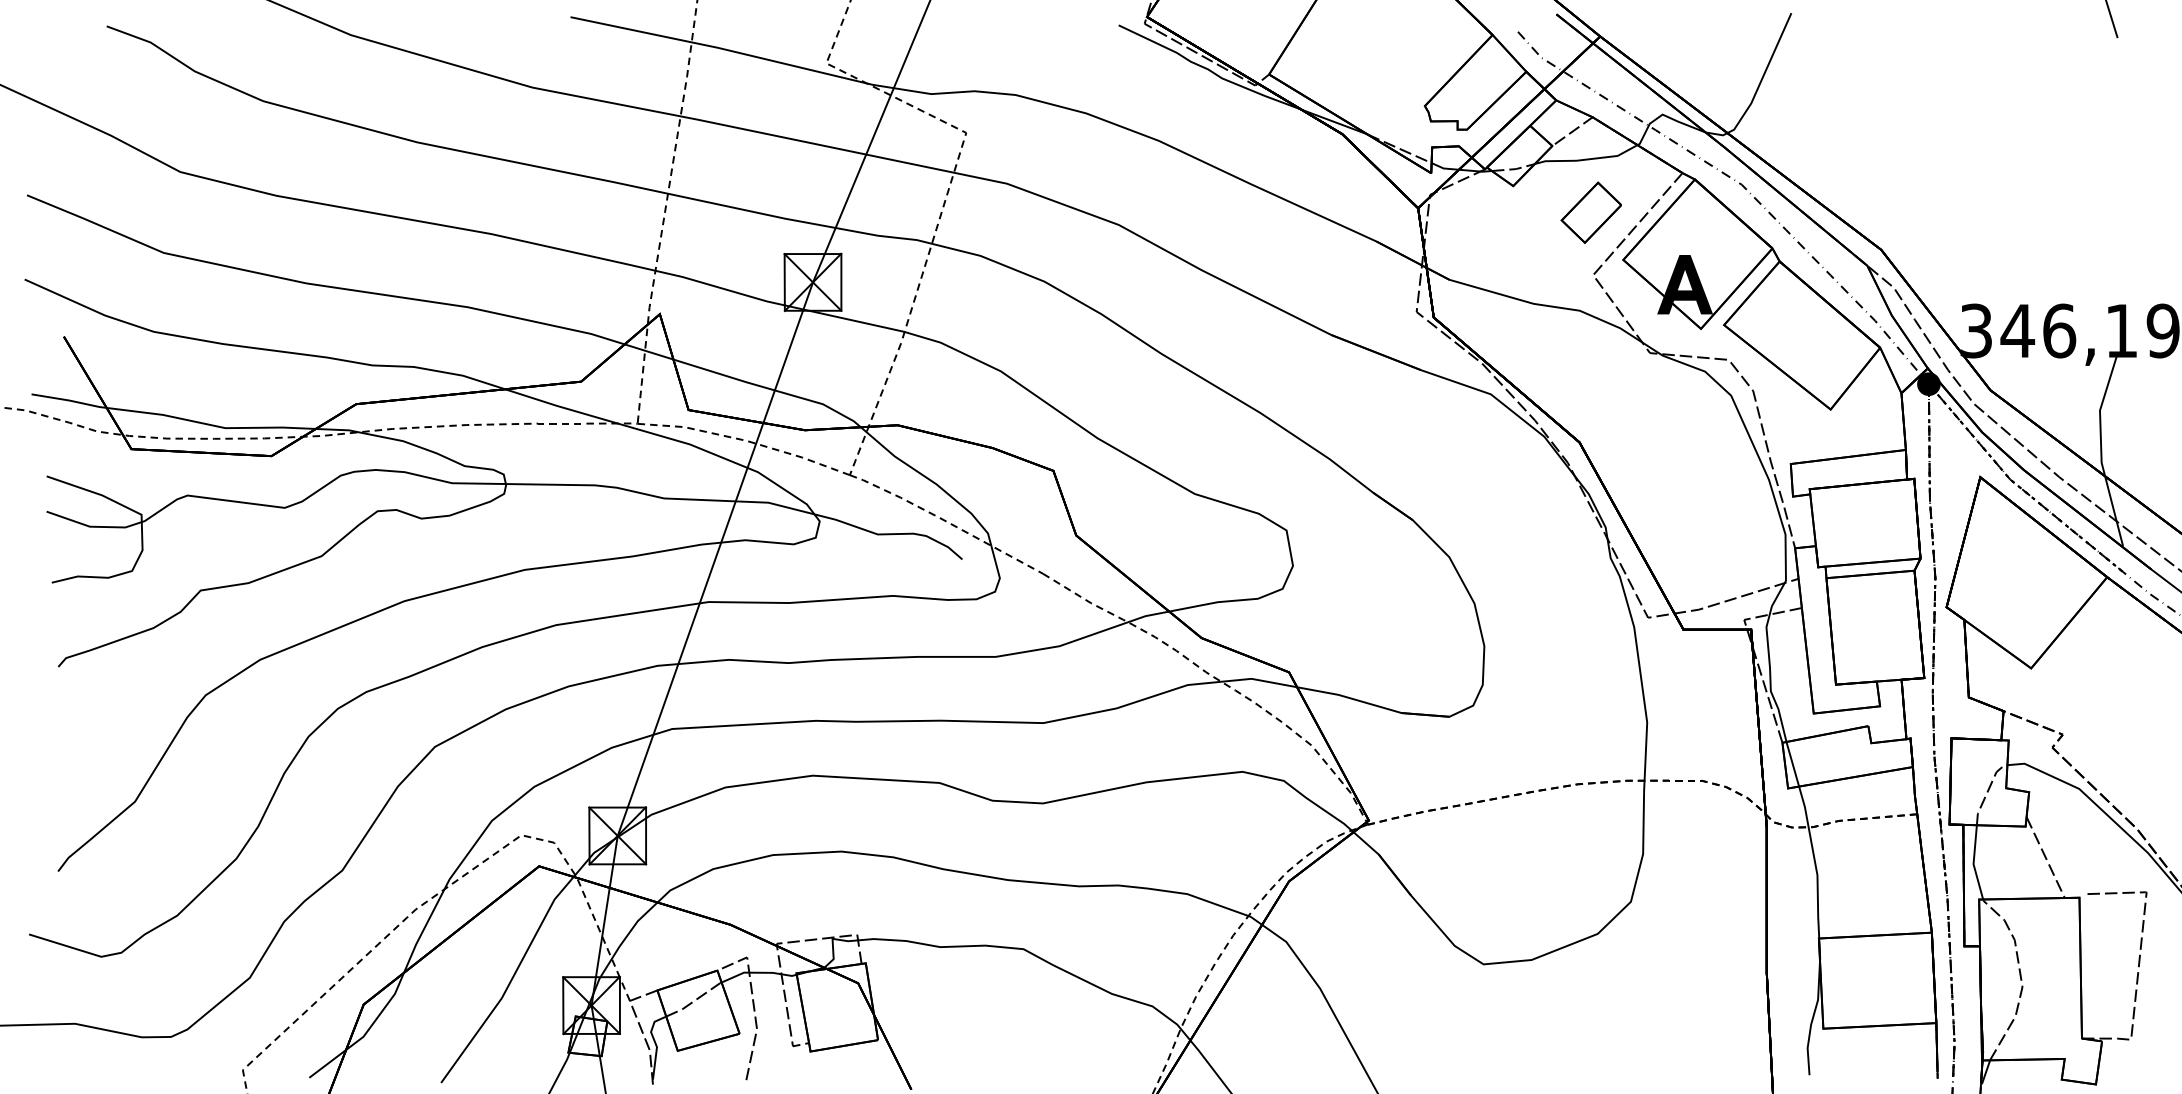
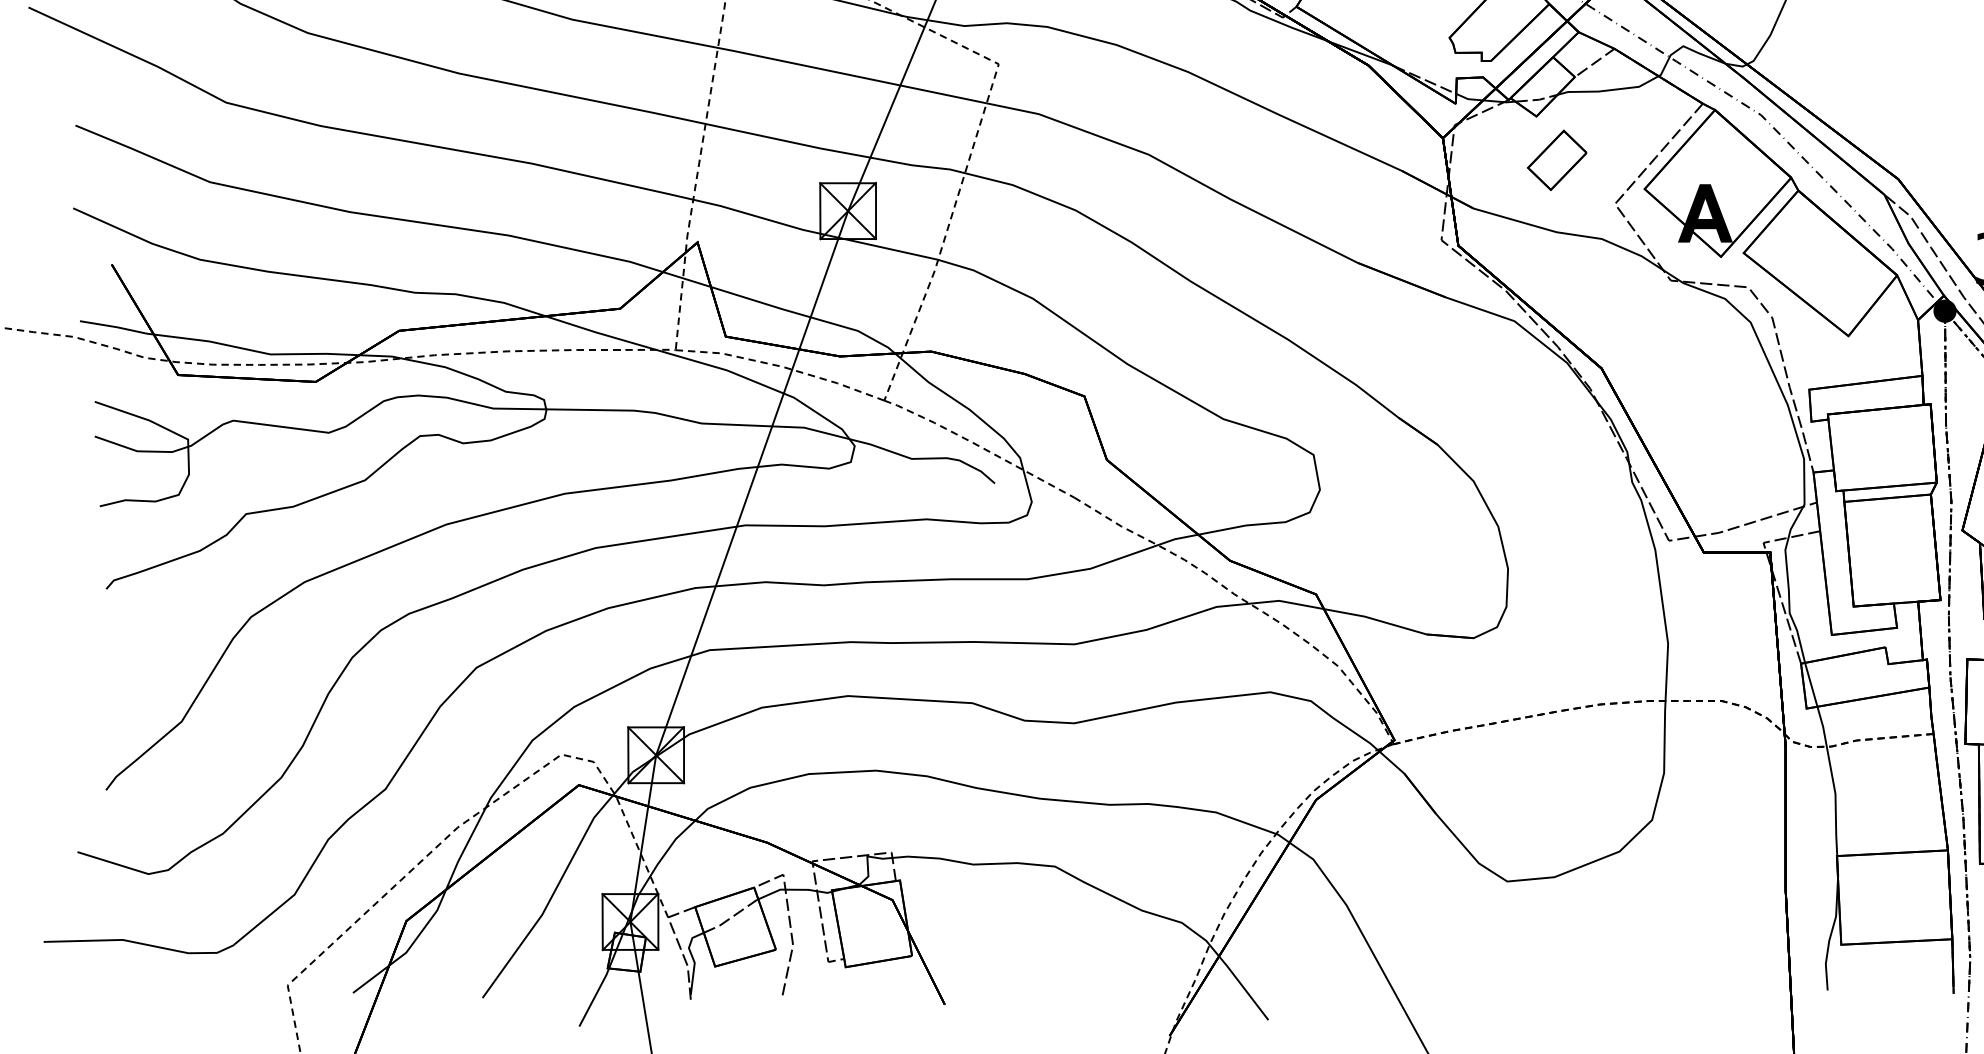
part: (1590, 212) -> (1556, 160), moved

